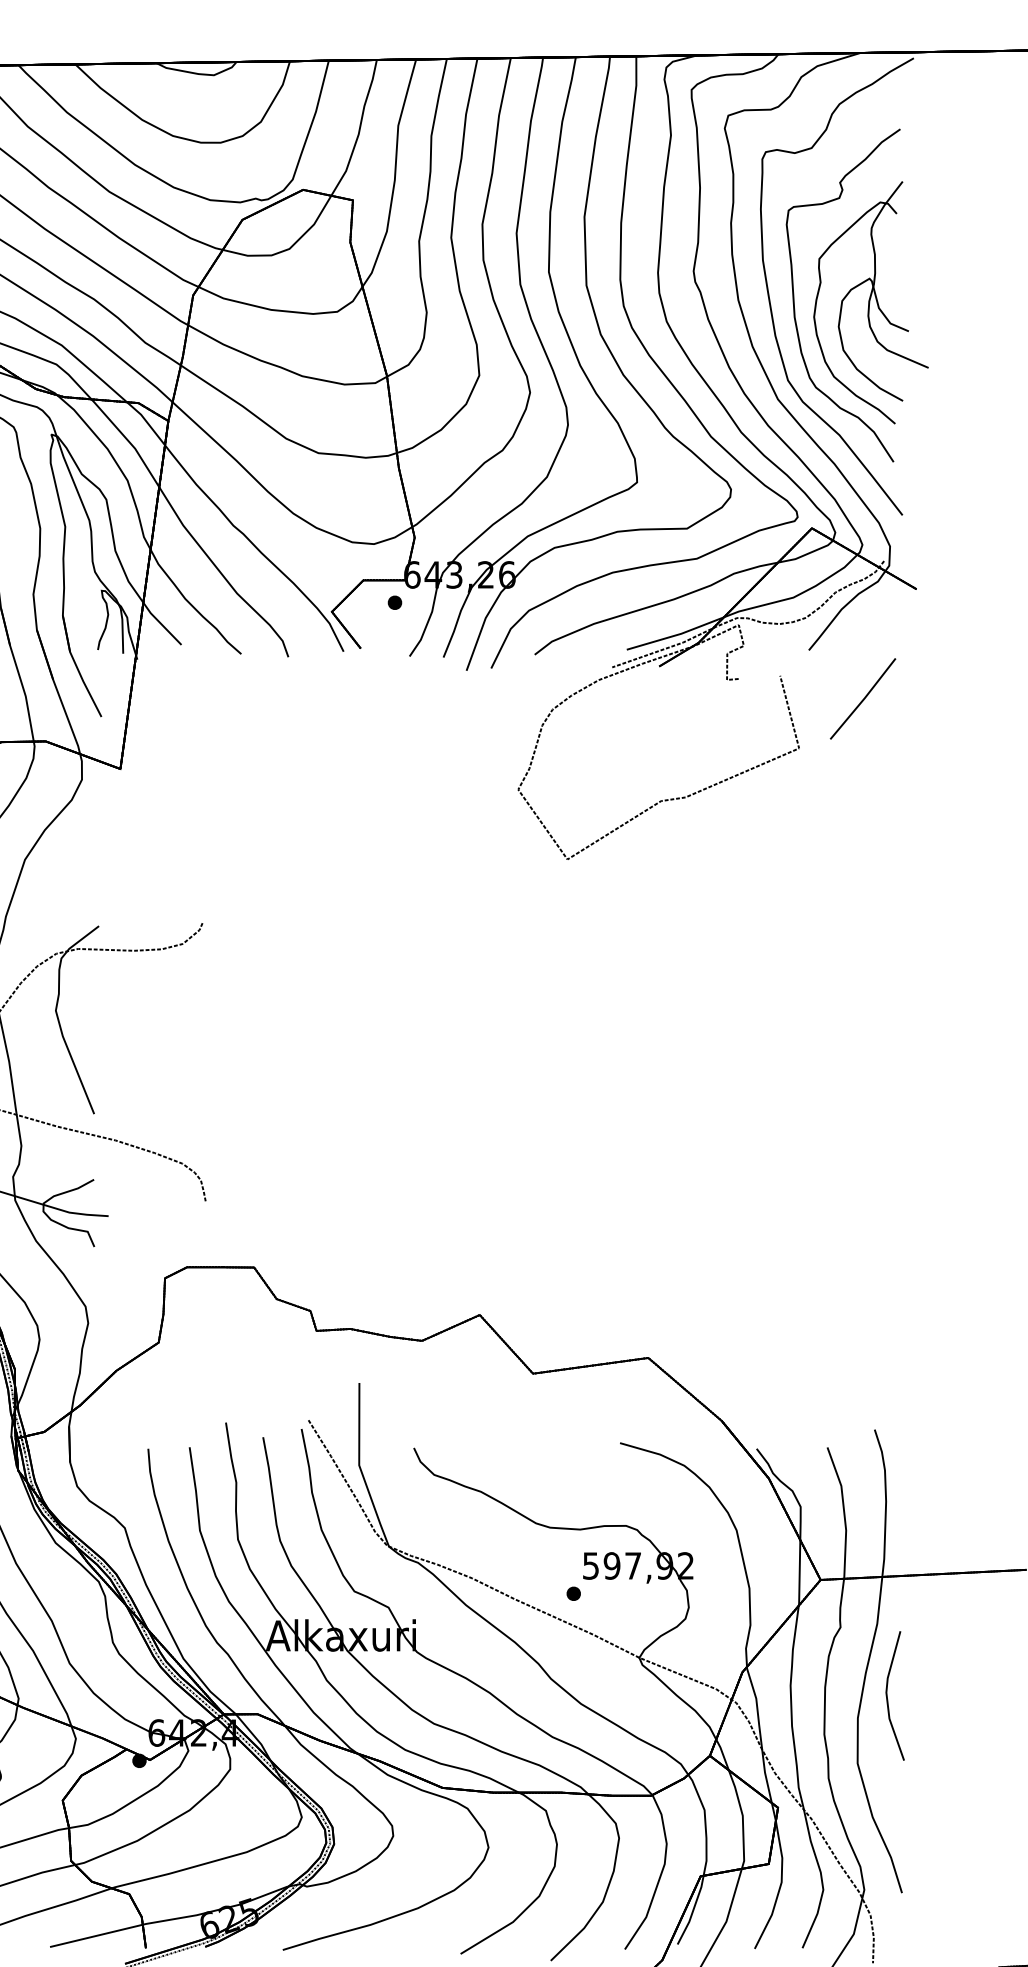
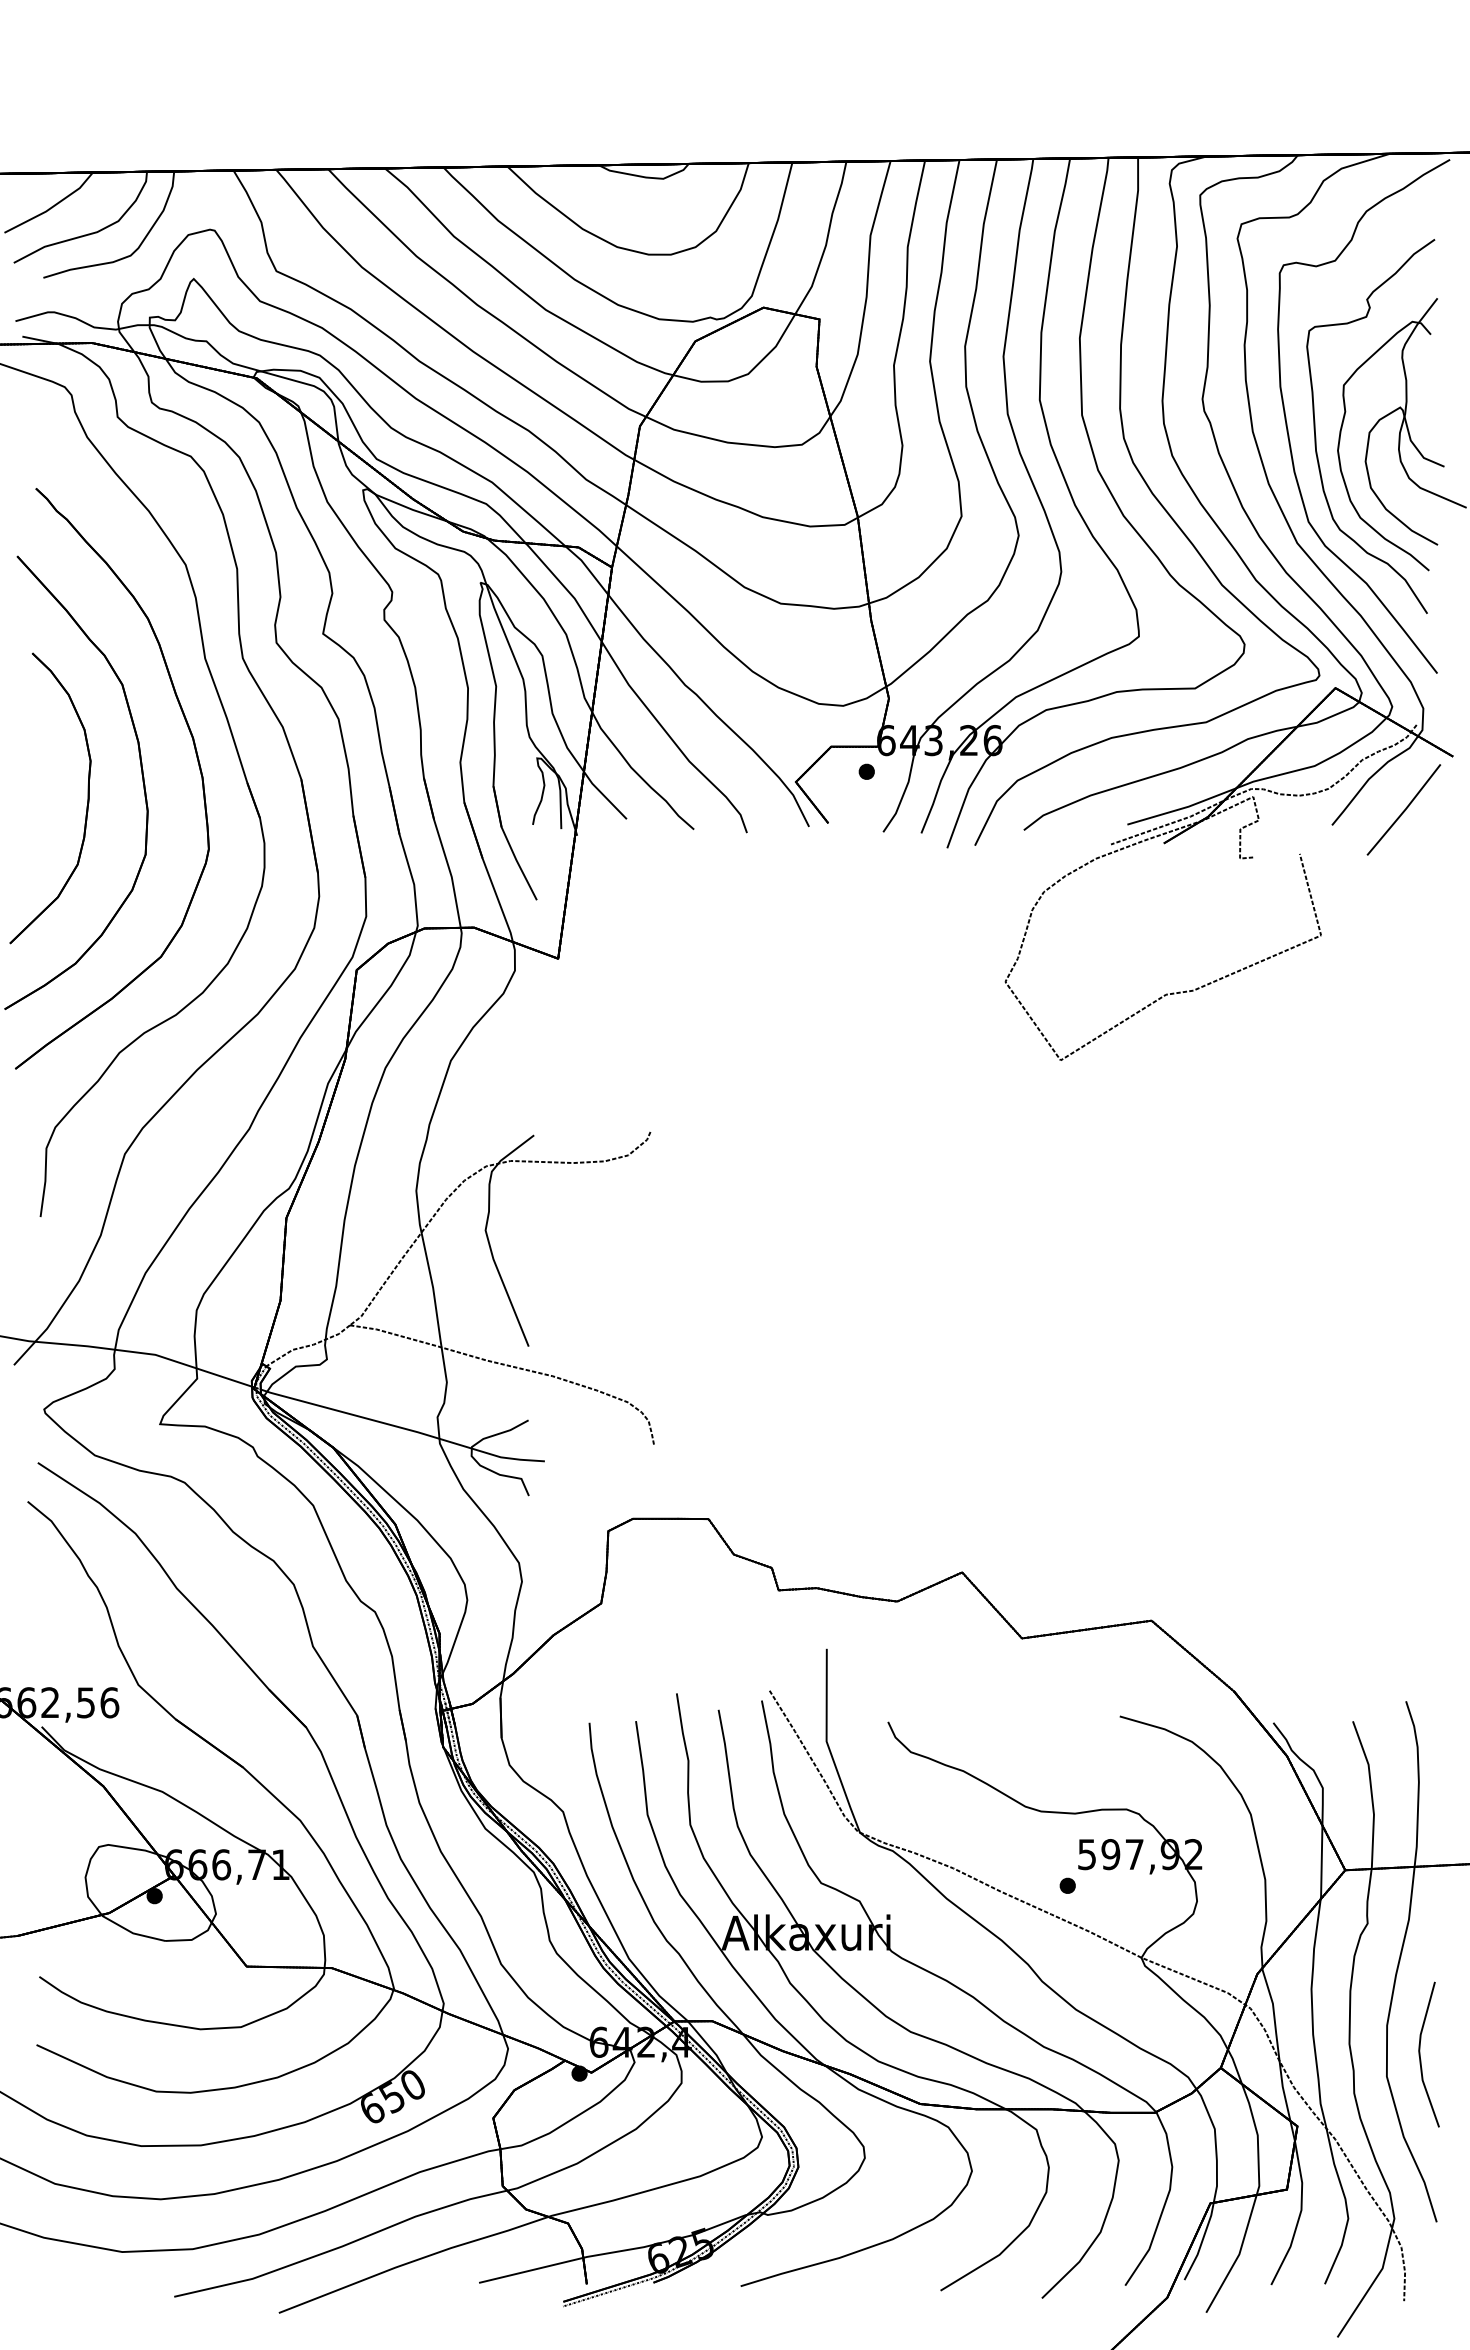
line: (863, 698) -> (1404, 809), moved
line: (887, 1695) -> (1420, 2054), moved

